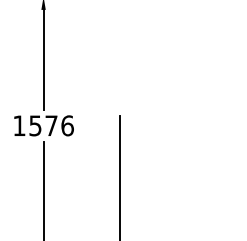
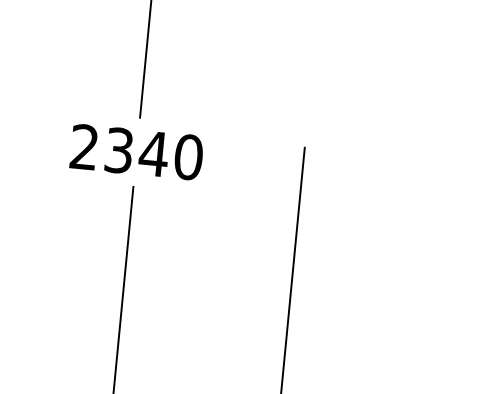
text: (43, 125) -> (136, 151), 1576 -> 2340

